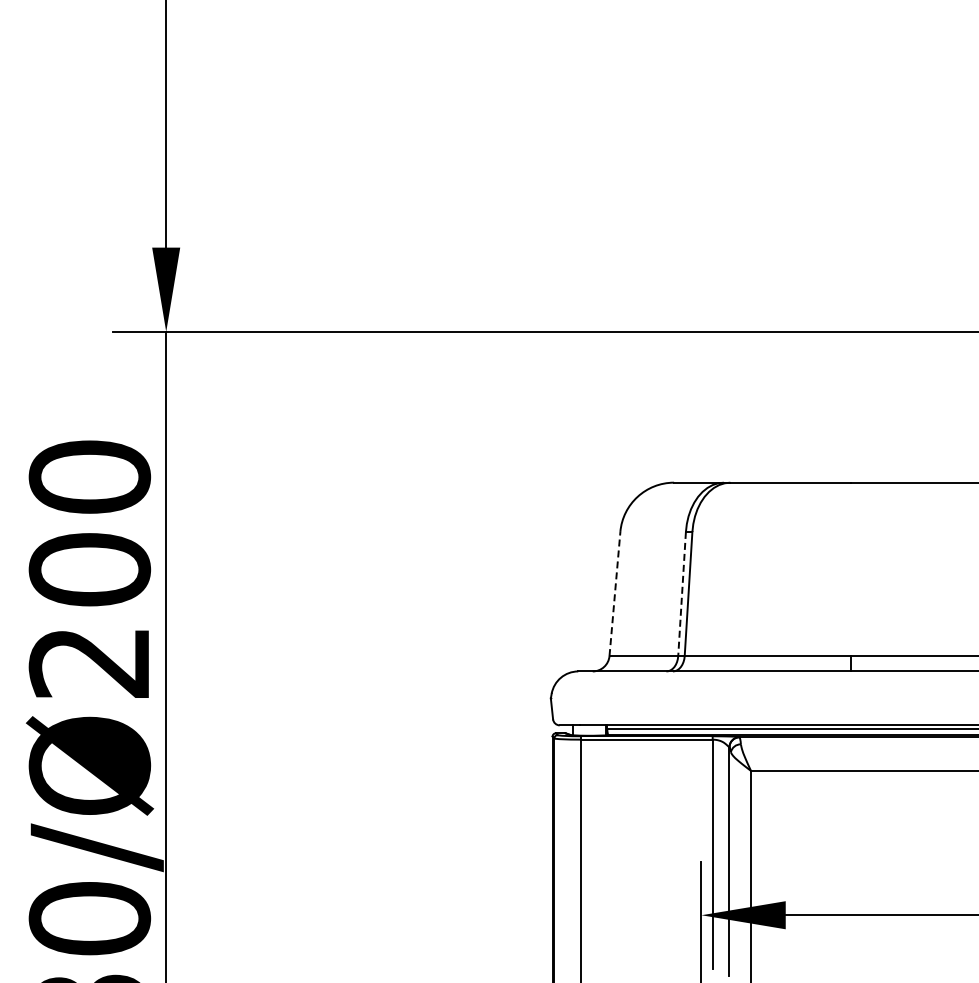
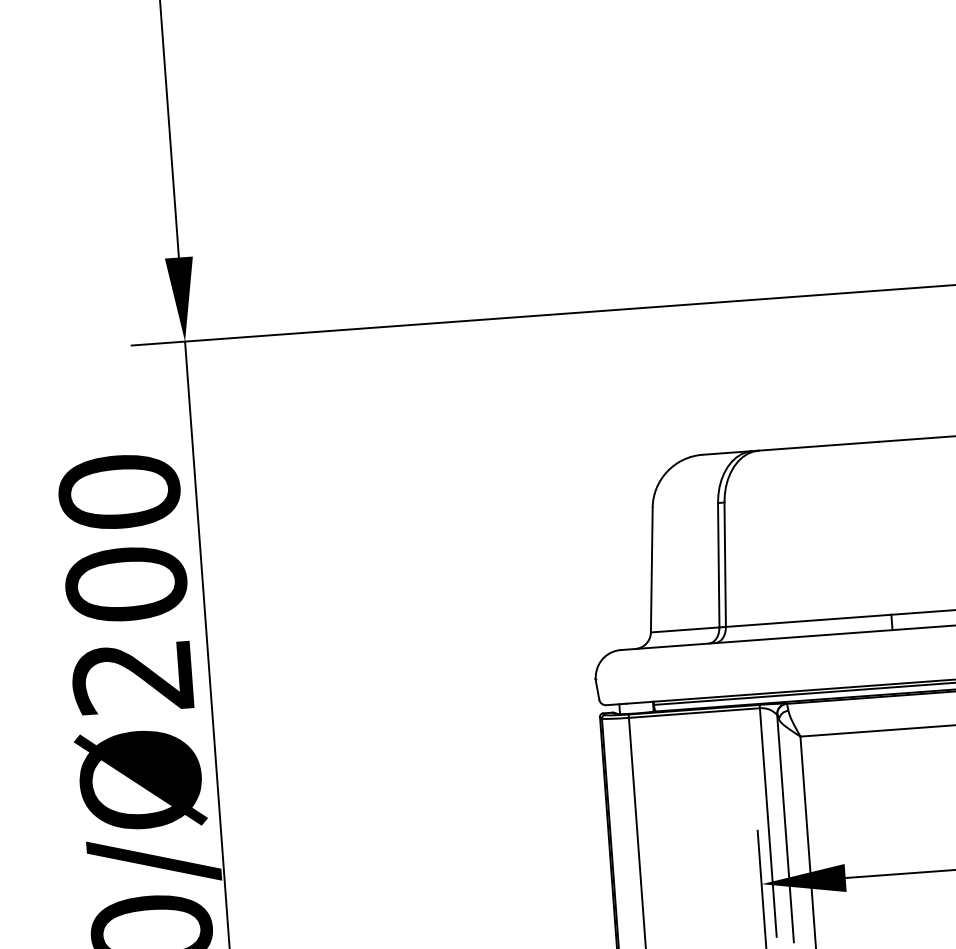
line: (615, 593) -> (652, 569), dashed -> solid
line: (682, 594) -> (719, 565), dashed -> solid

